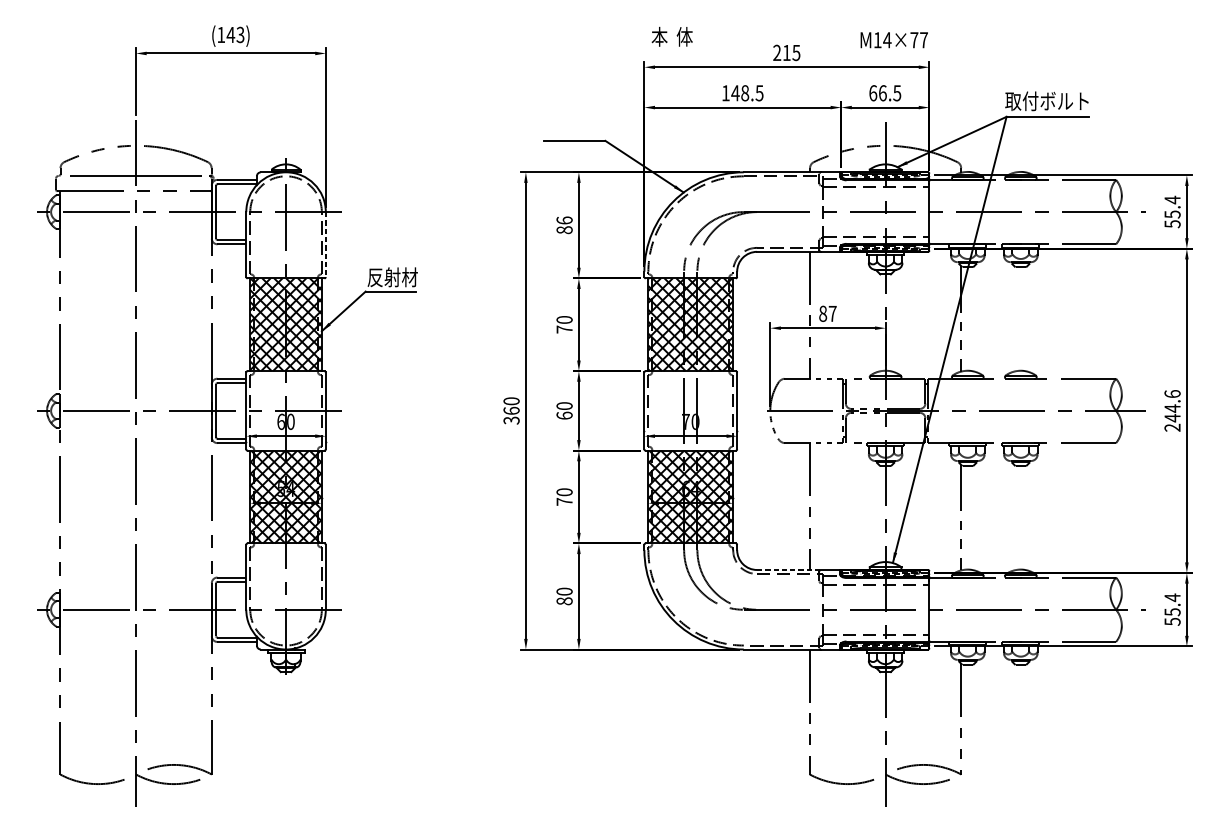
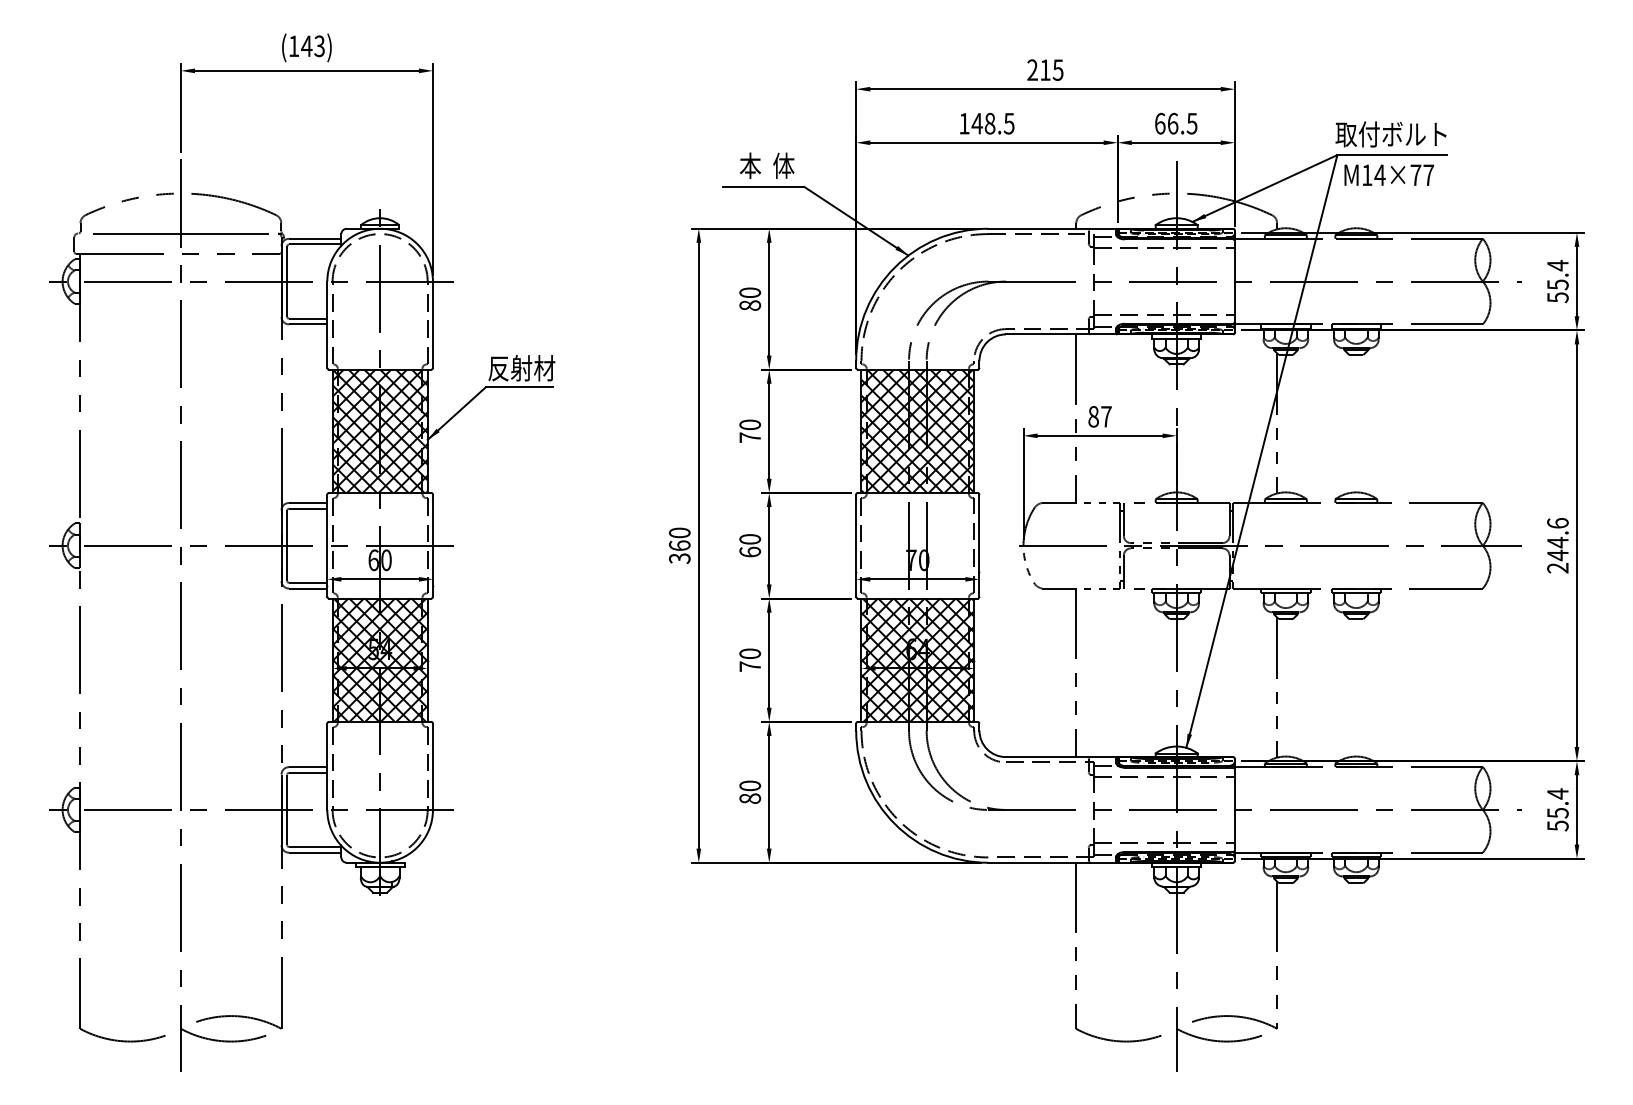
text: (672, 36) -> (767, 165), moved
text: (894, 39) -> (1389, 174), moved
text: (564, 220) -> (749, 292), 86 -> 80
line: (325, 245) -> (432, 325), dashed -> solid
line: (789, 570) -> (1048, 757), dashed -> solid

